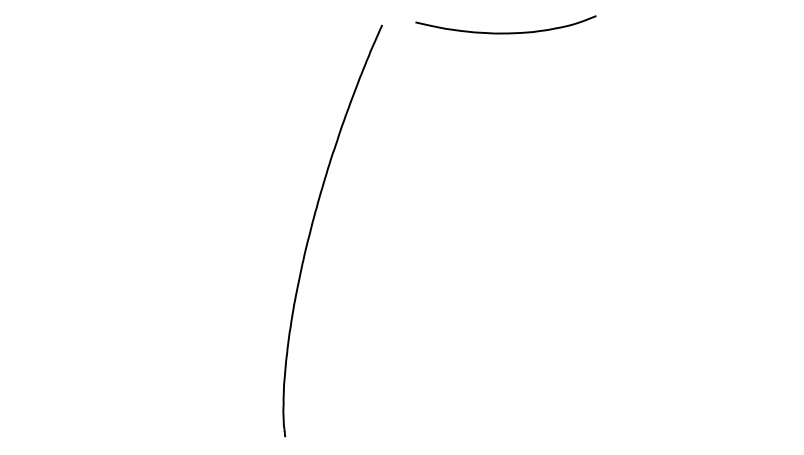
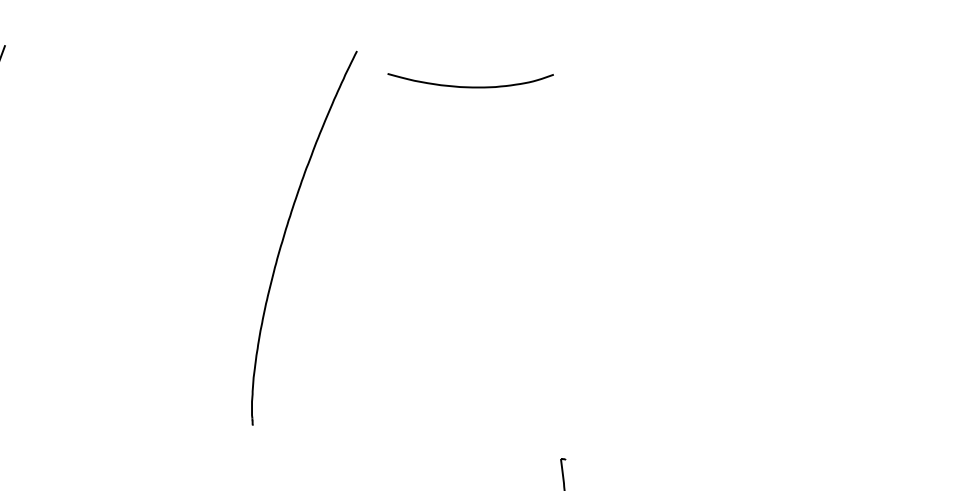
curve: (506, 32) -> (470, 86), moved

